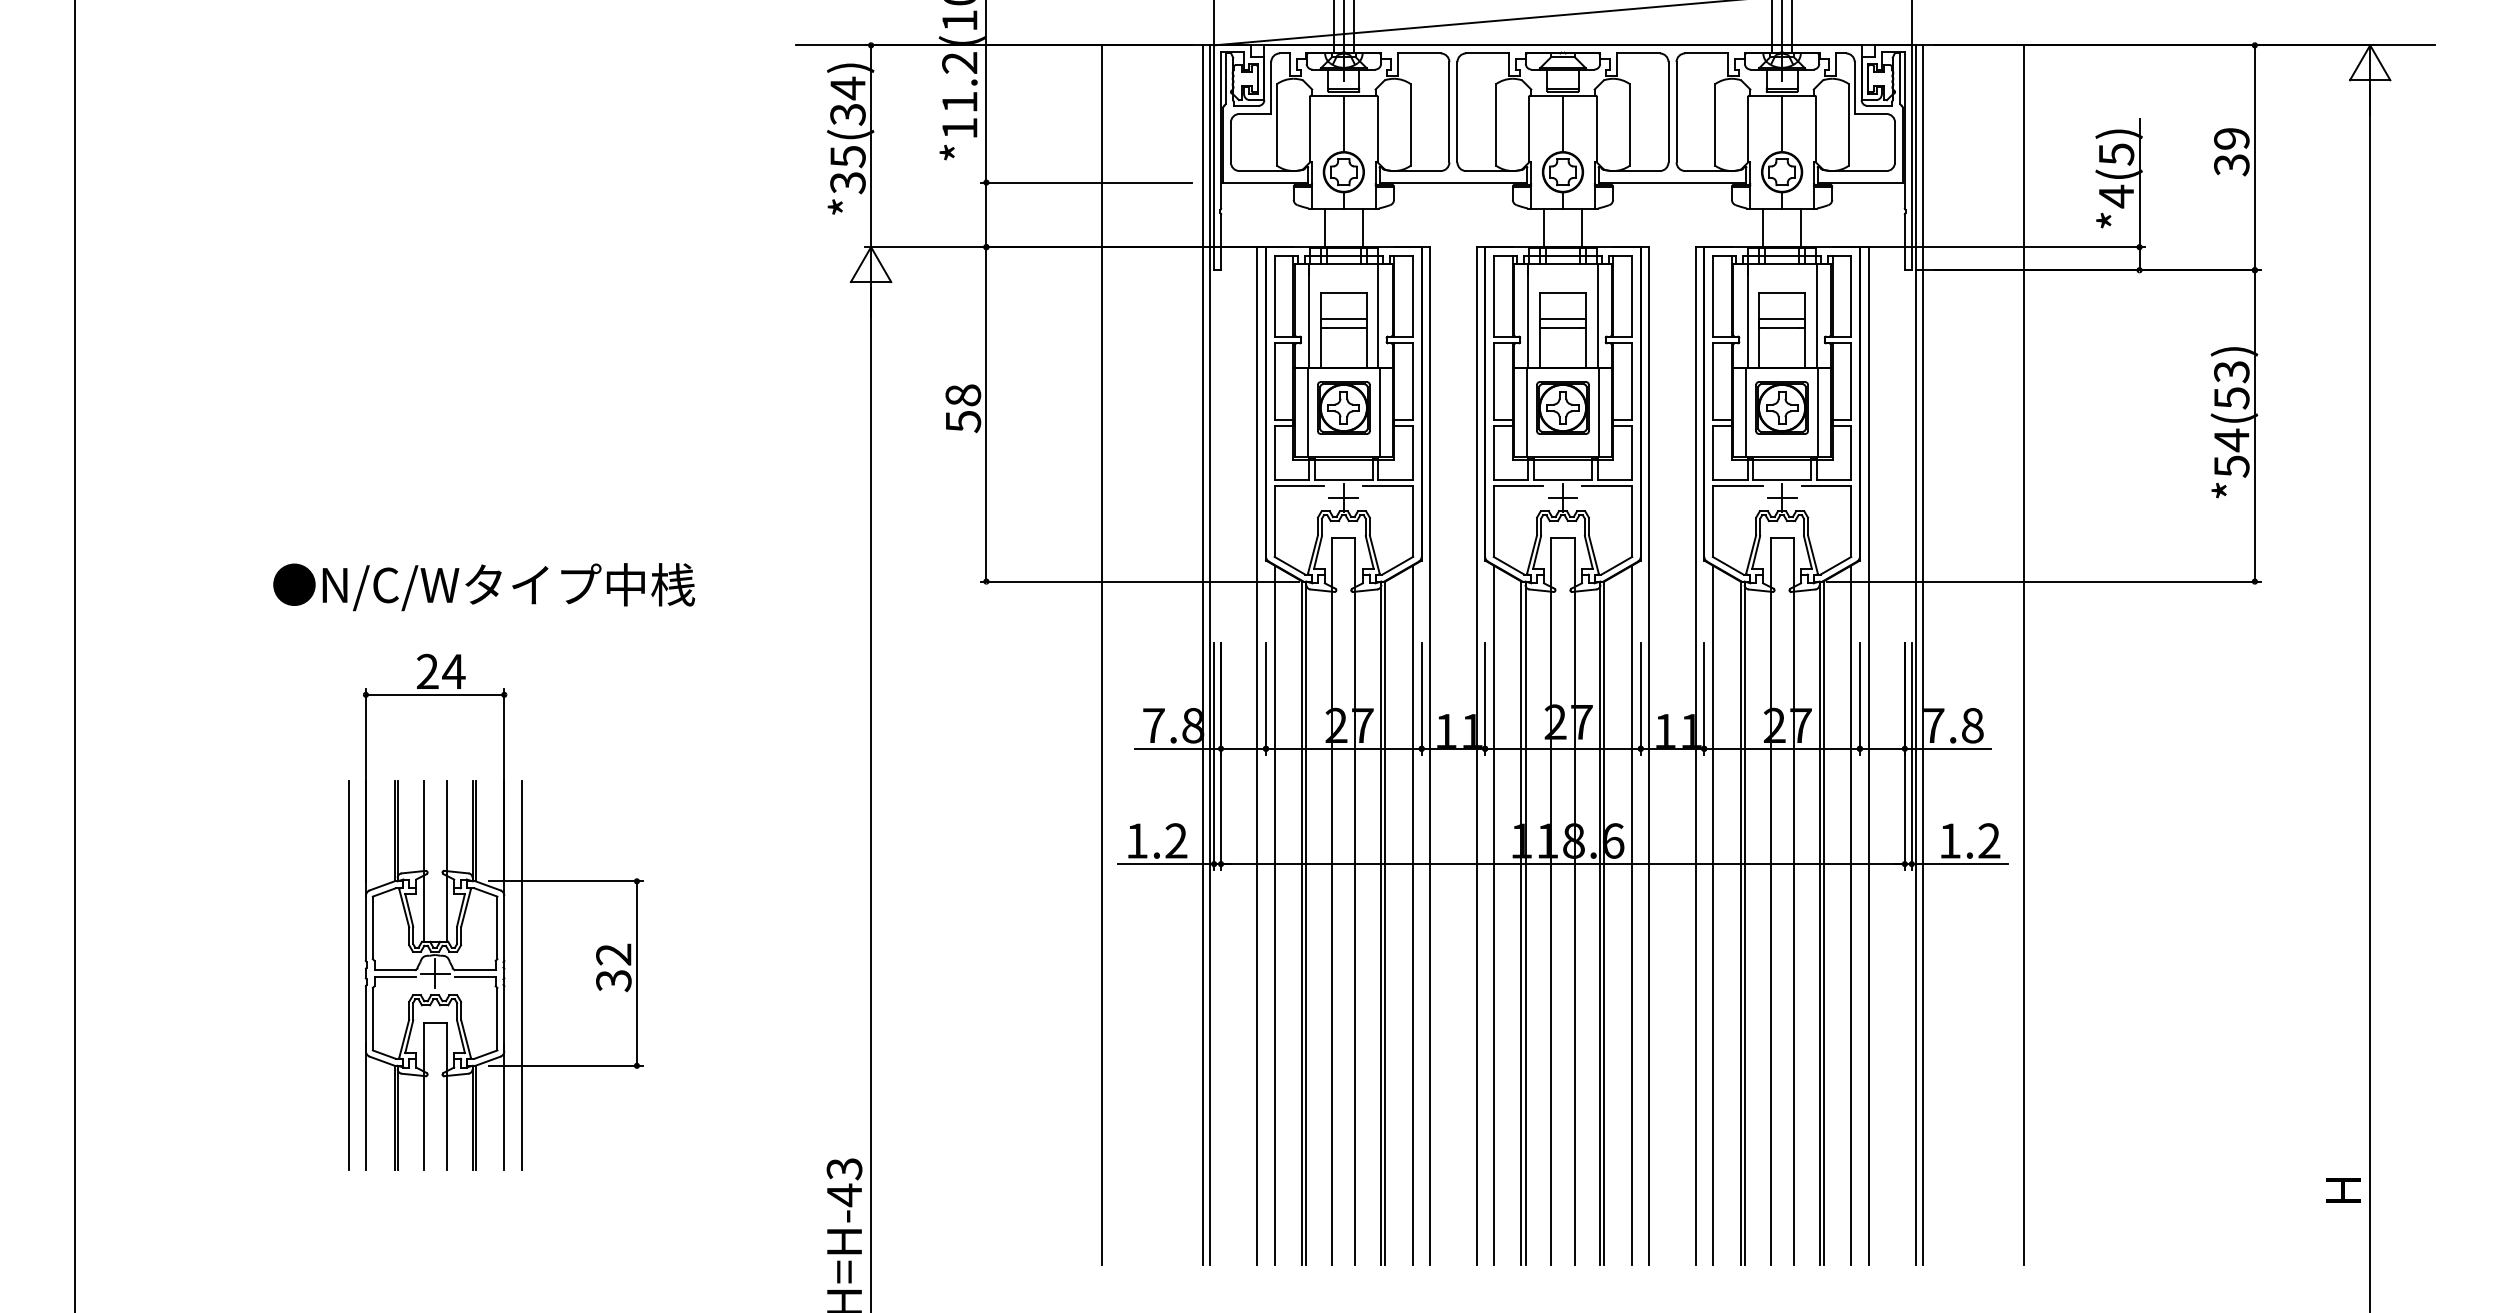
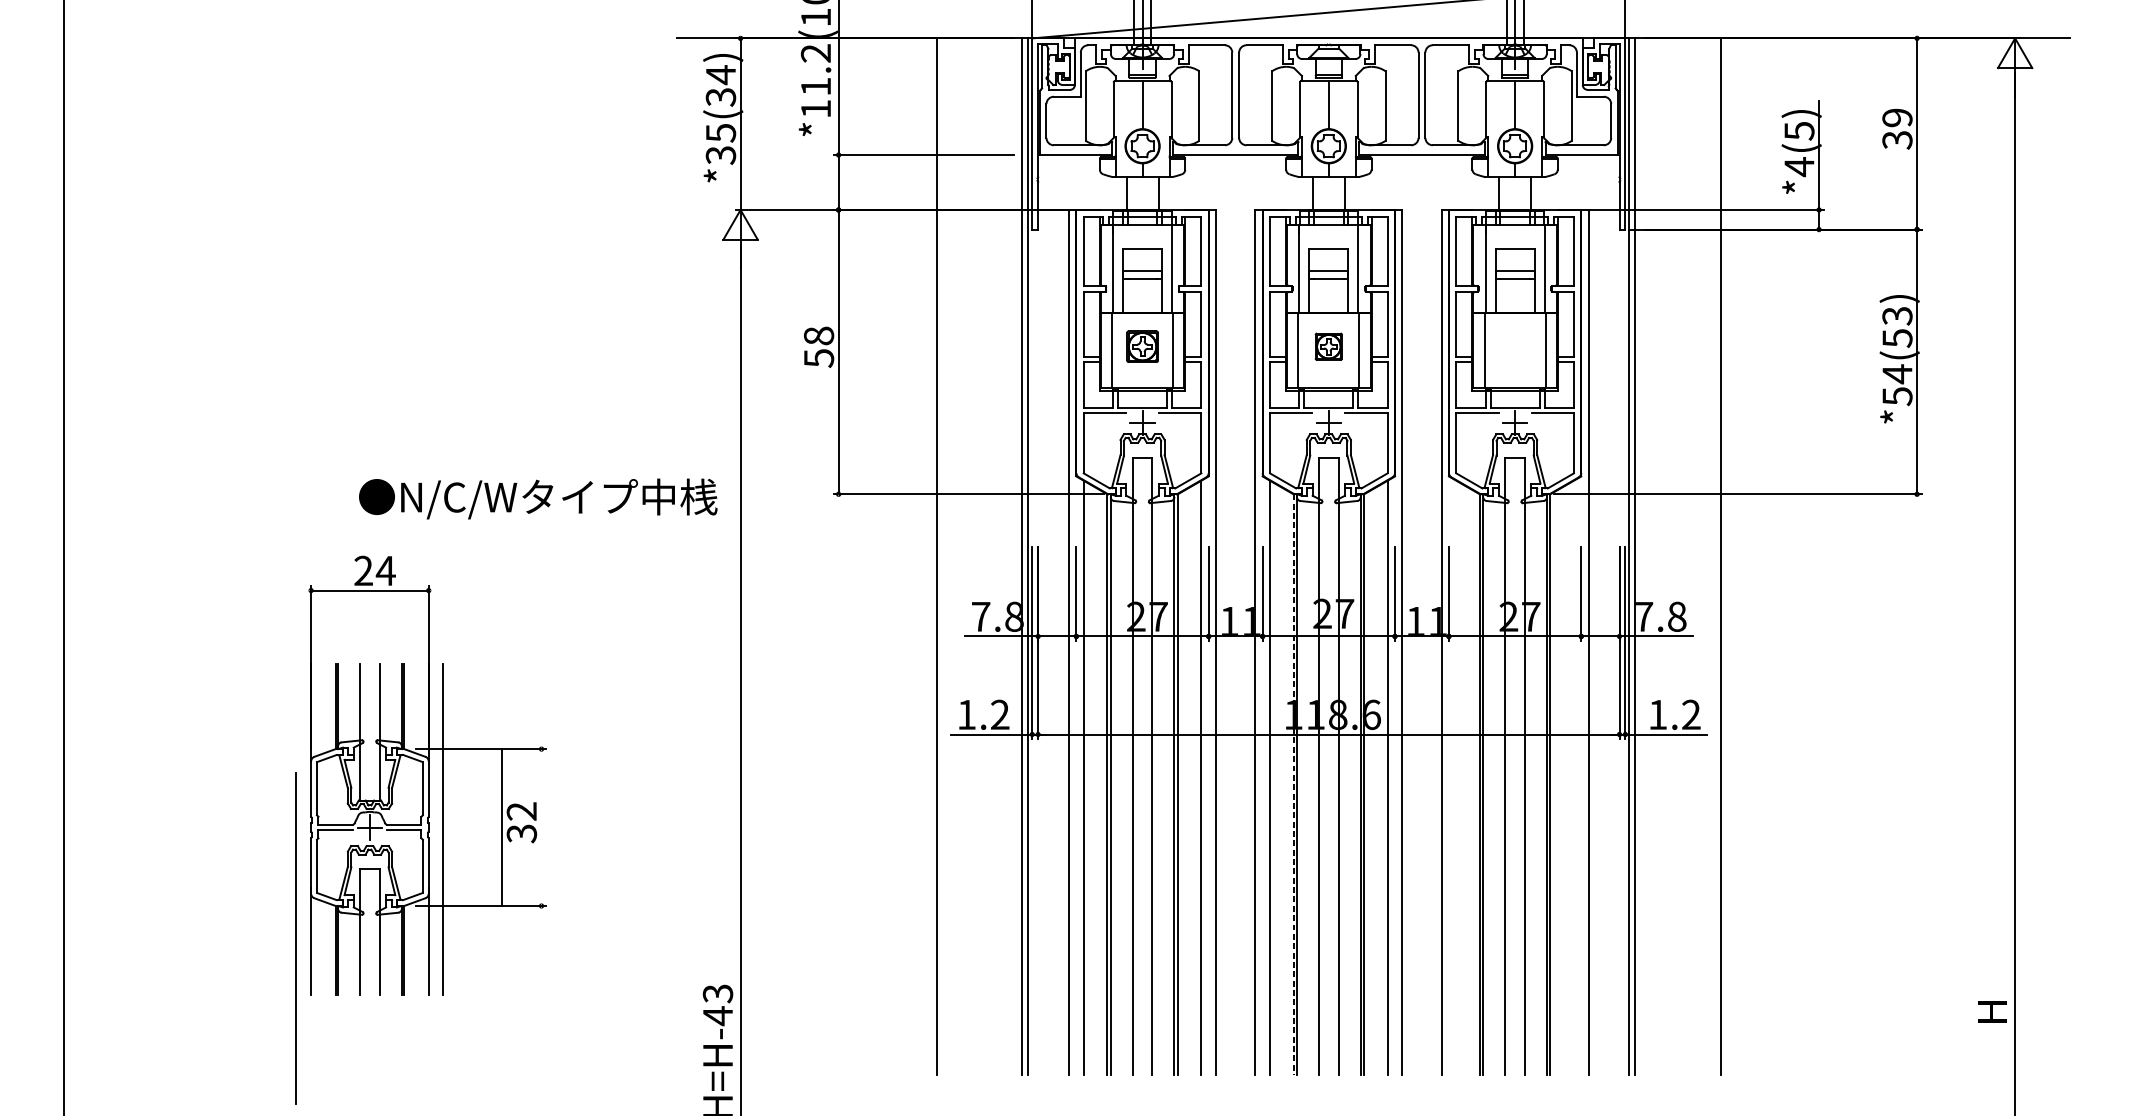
part: (1343, 407) -> (1142, 346), size x0.7
part: (1562, 407) -> (1328, 346), size x0.6
part: (1781, 407) -> (1514, 346), removed
text: (484, 587) -> (538, 499), moved
line: (1712, 915) -> (1455, 778), removed
line: (1851, 915) -> (1574, 778), removed
line: (1521, 923) -> (1293, 785), solid -> dashed
line: (636, 973) -> (502, 827), moved
line: (348, 975) -> (296, 938), moved

